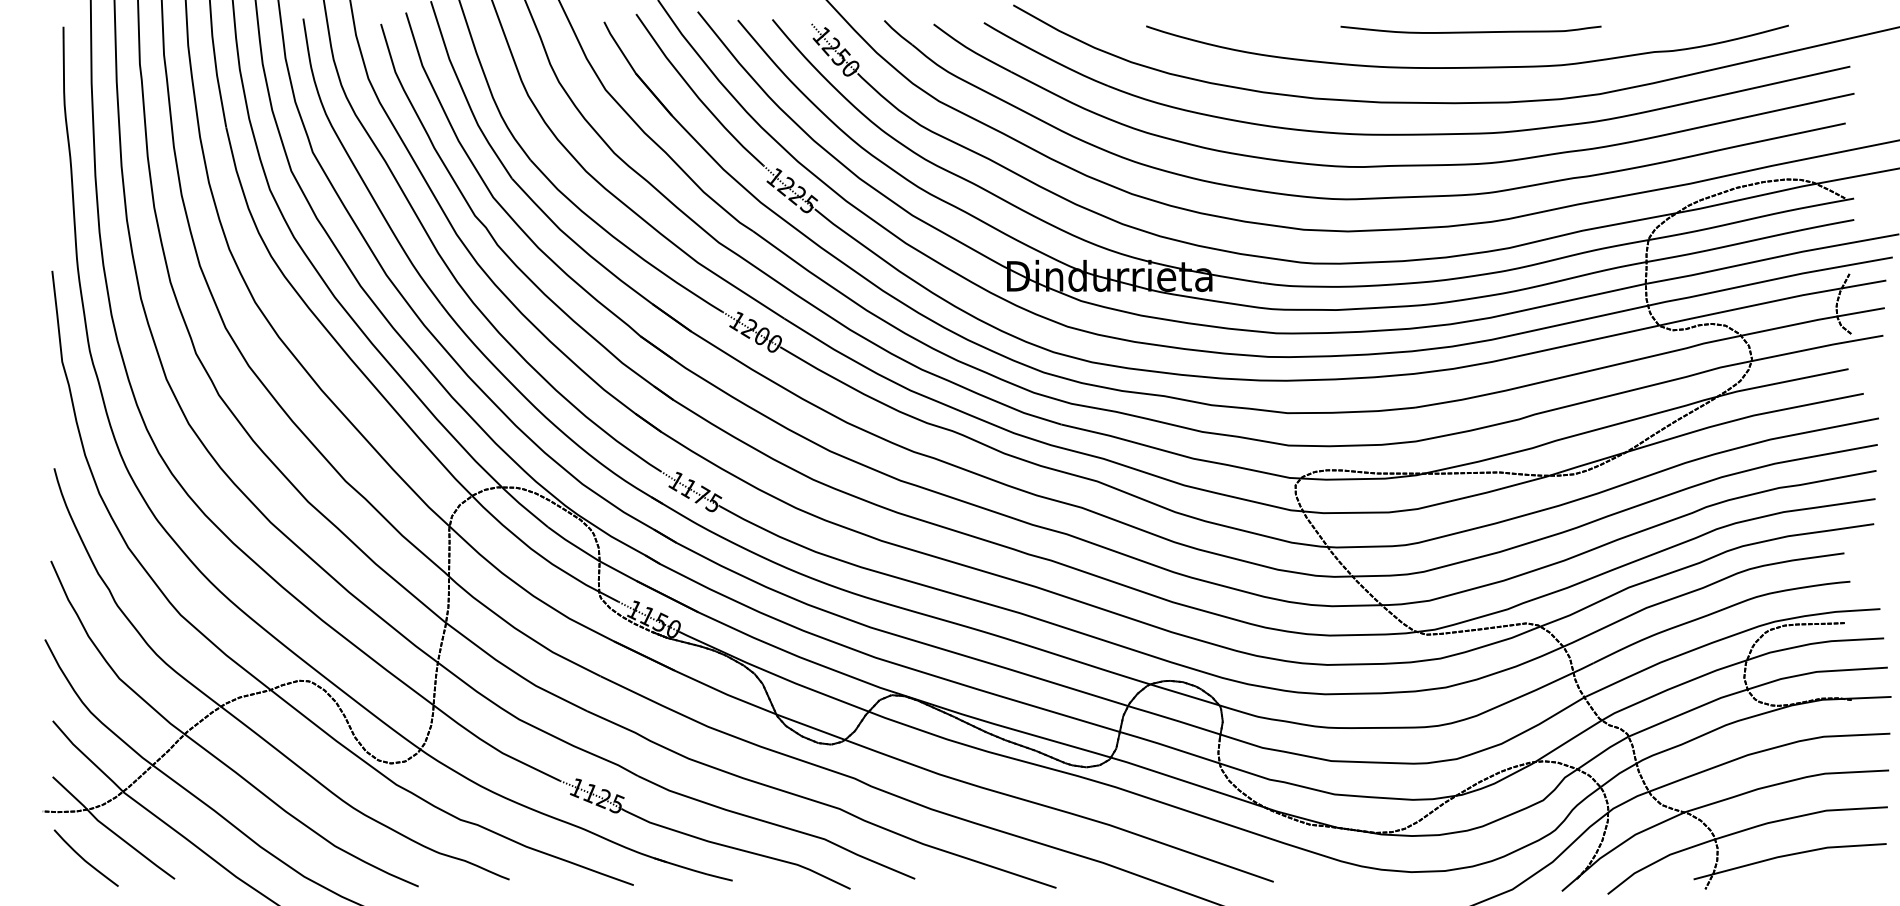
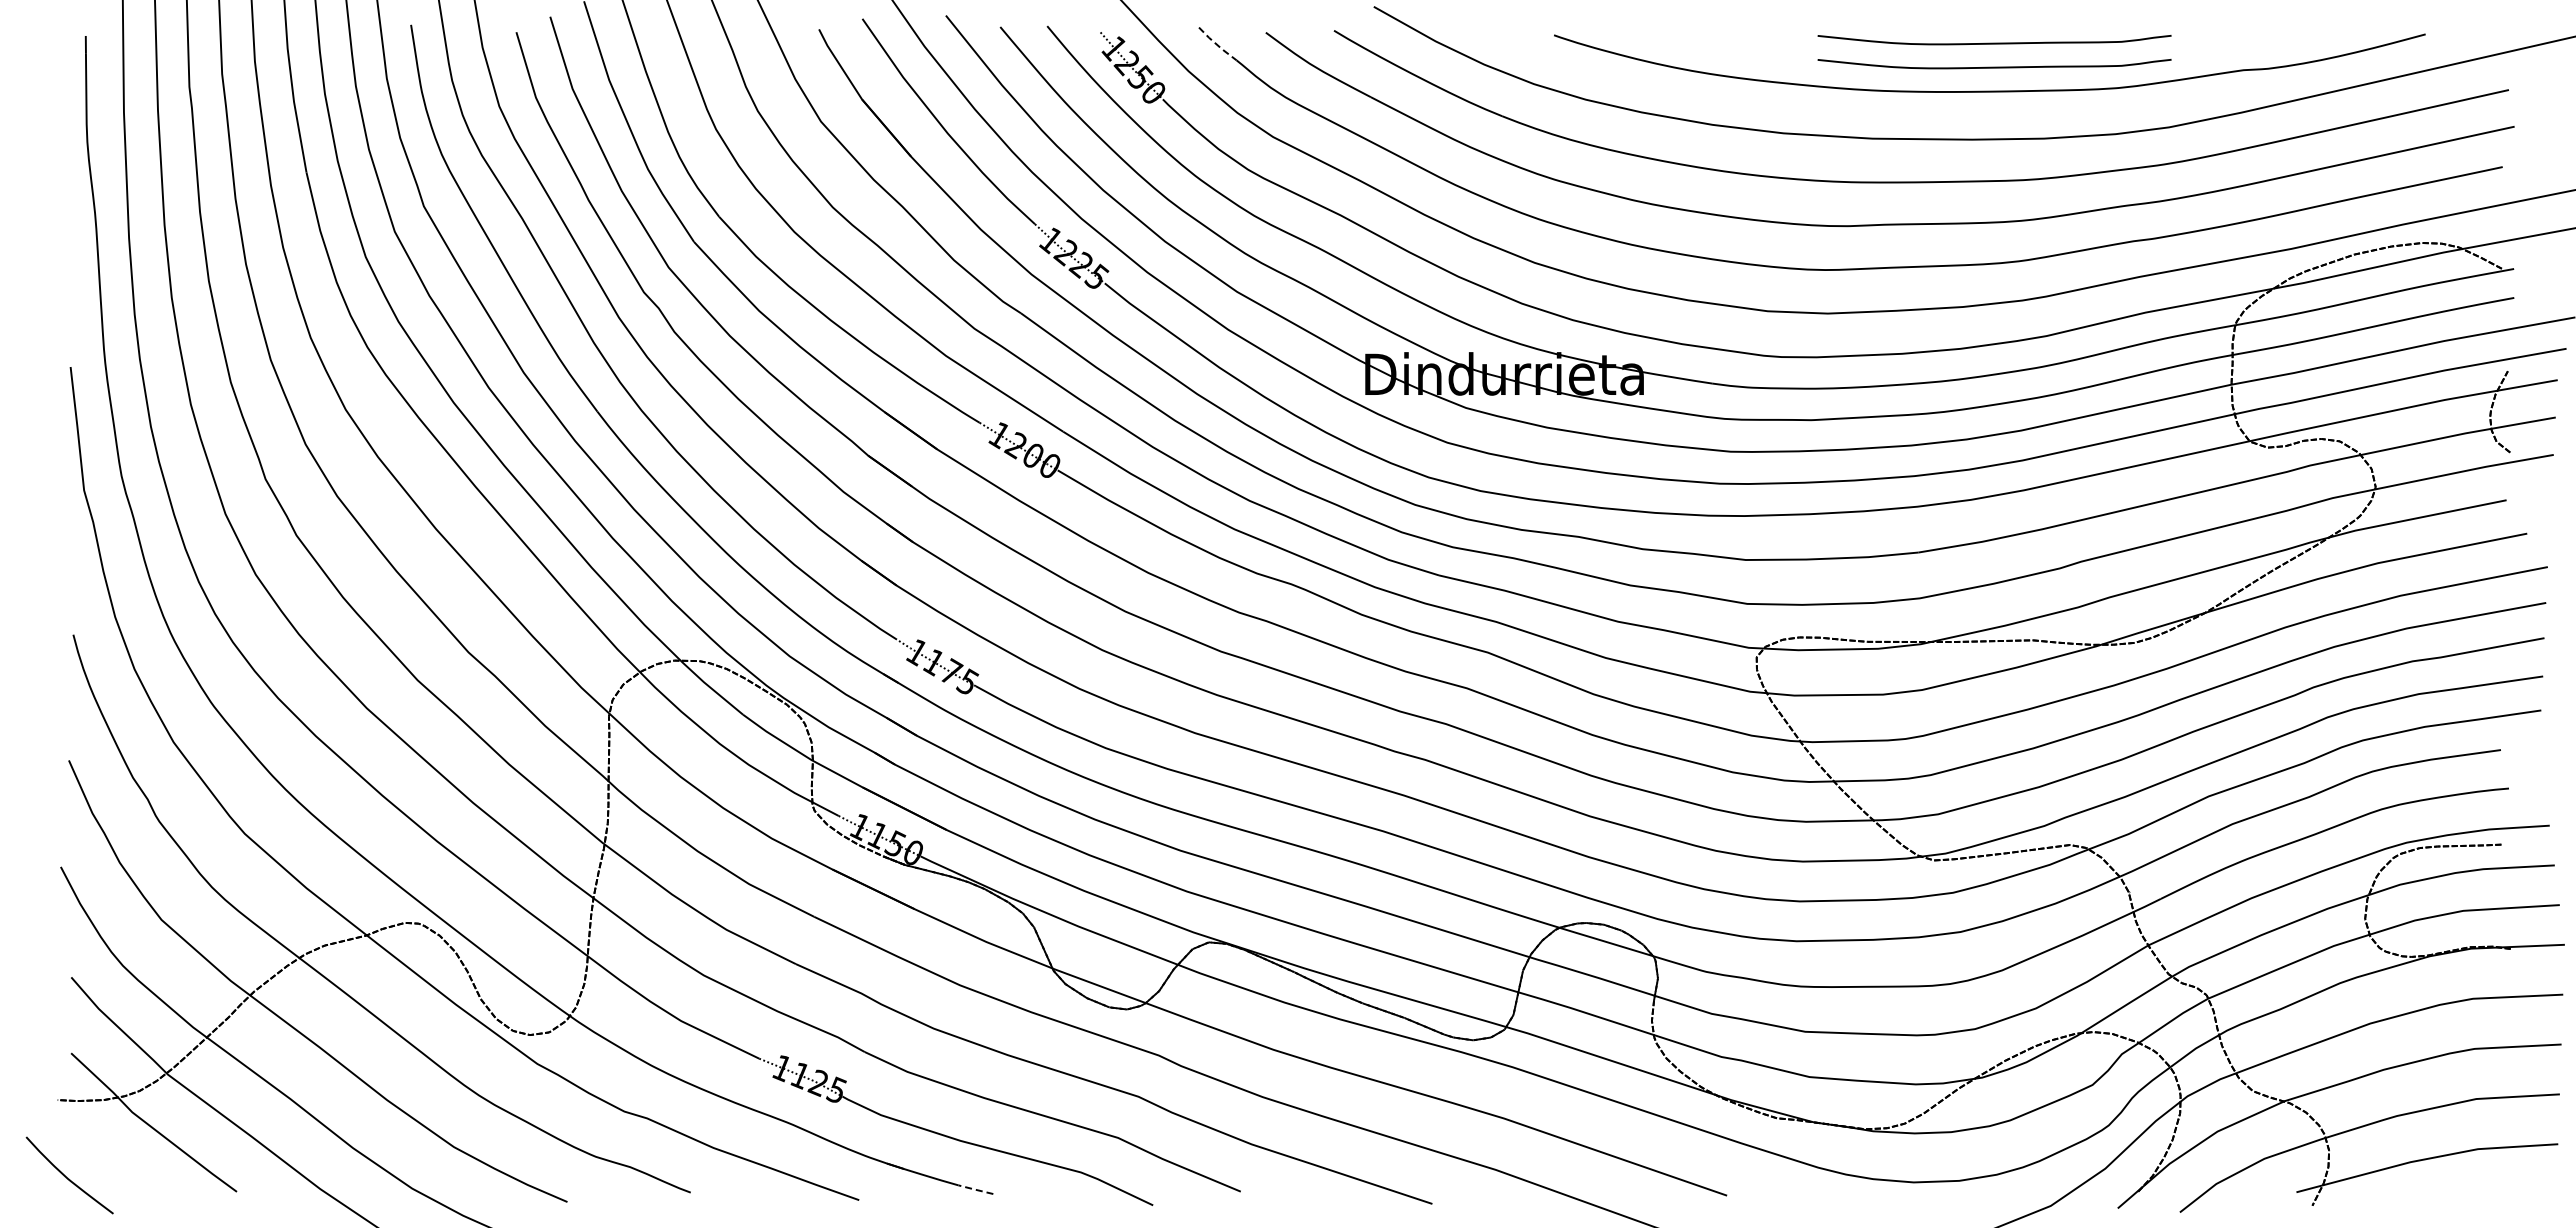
line: (898, 33) -> (1217, 44), solid -> dashed
curve: (1470, 49) -> (1994, 66), added
curve: (84, 859) -> (67, 1177), moved
line: (719, 877) -> (975, 1189), solid -> dashed

